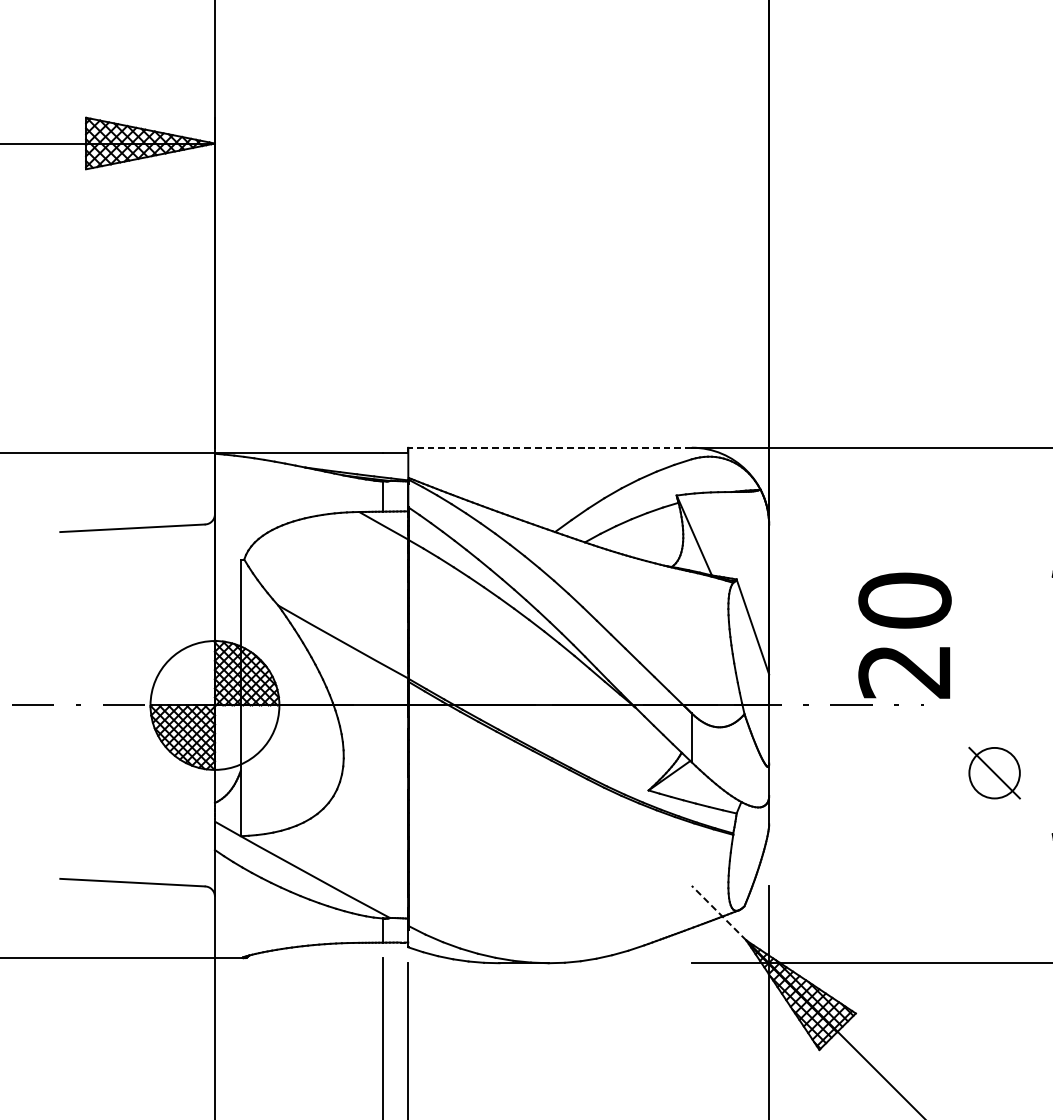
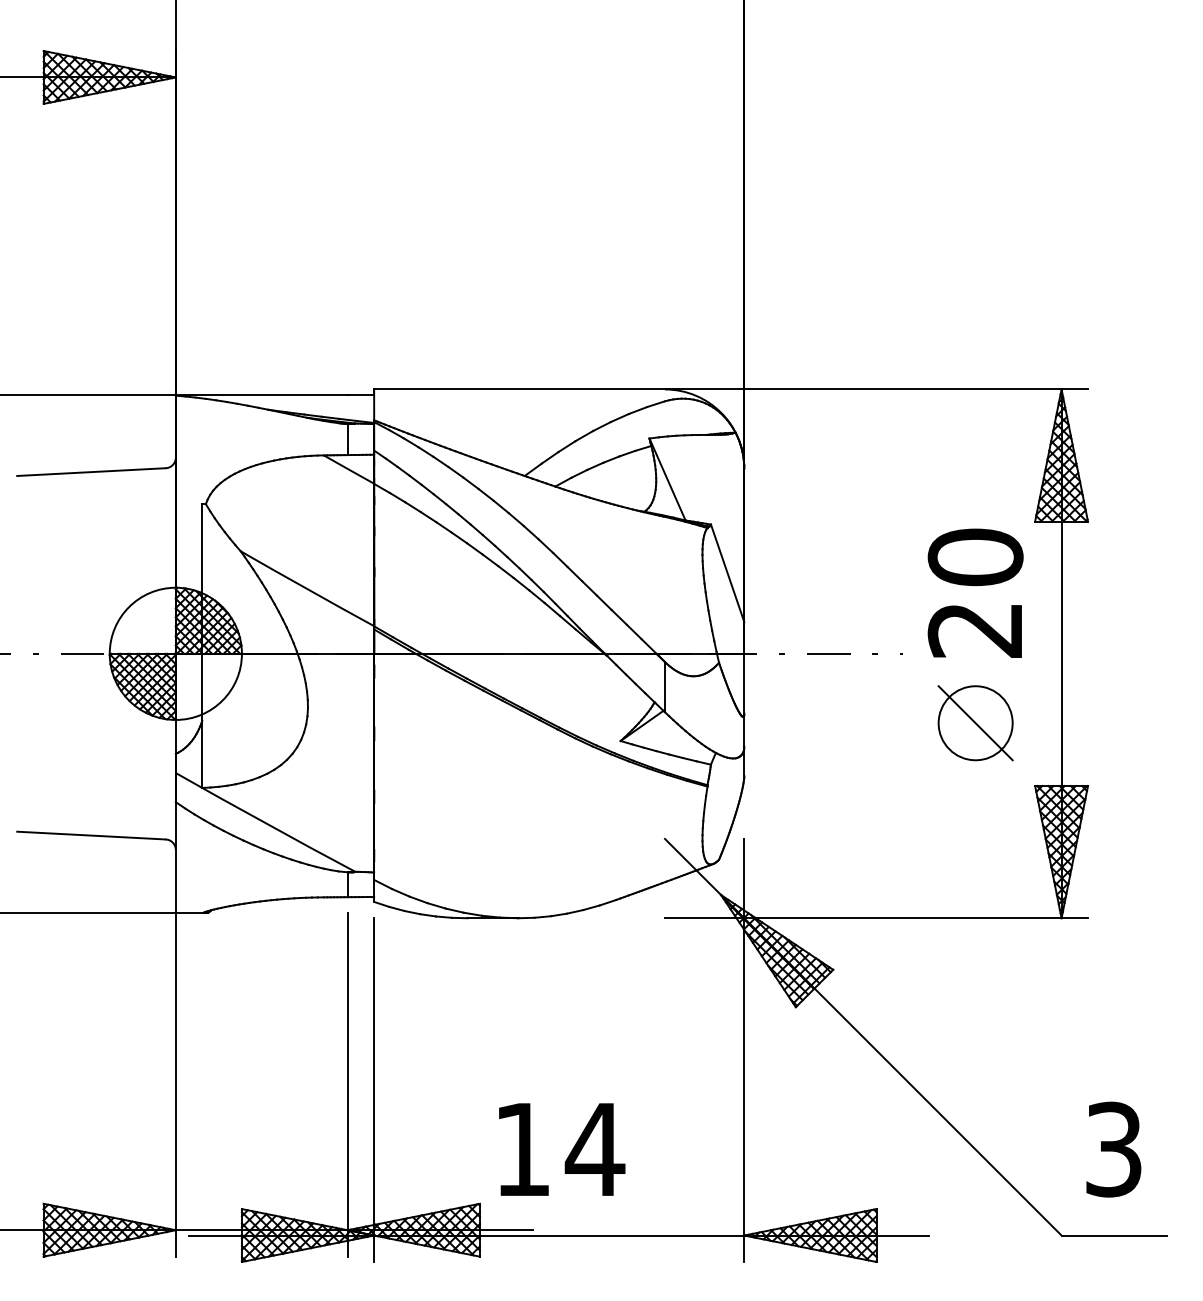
line: (549, 447) -> (519, 389), dashed -> solid
text: (904, 634) -> (975, 592), moved
part: (994, 773) -> (975, 723), size x1.43
line: (719, 912) -> (693, 866), dashed -> solid

